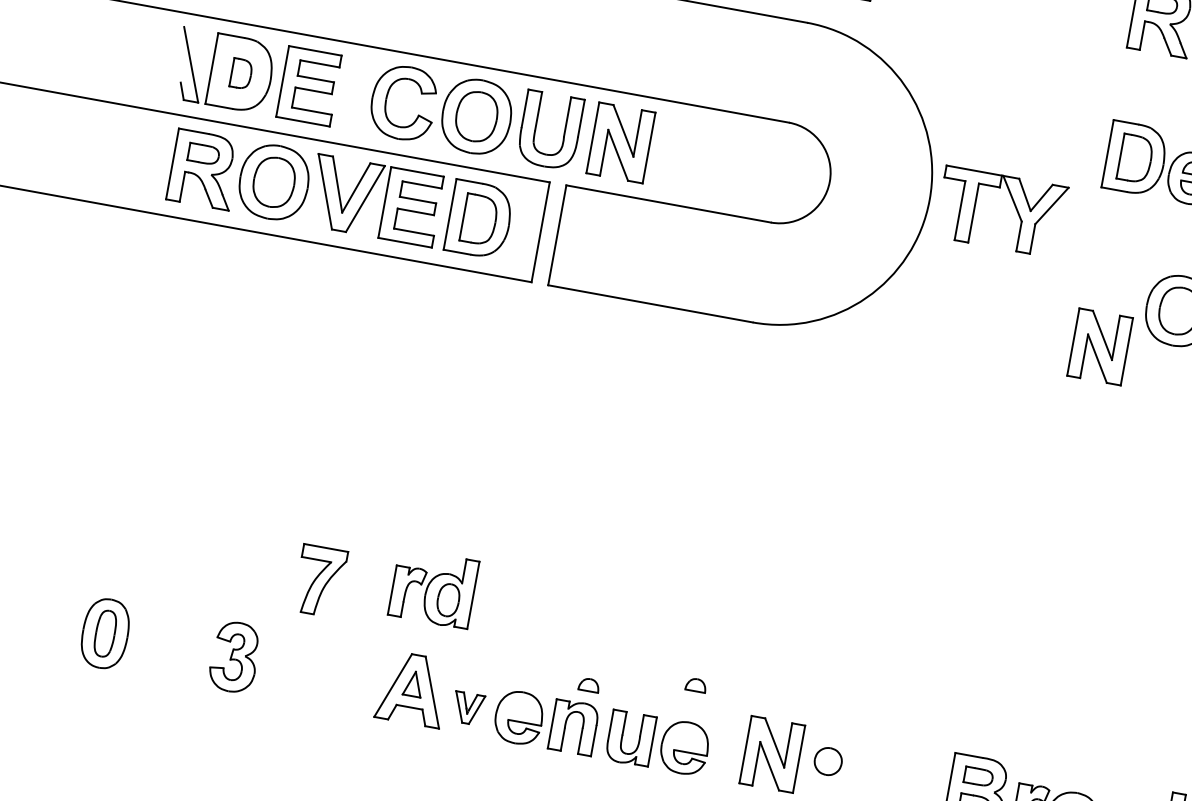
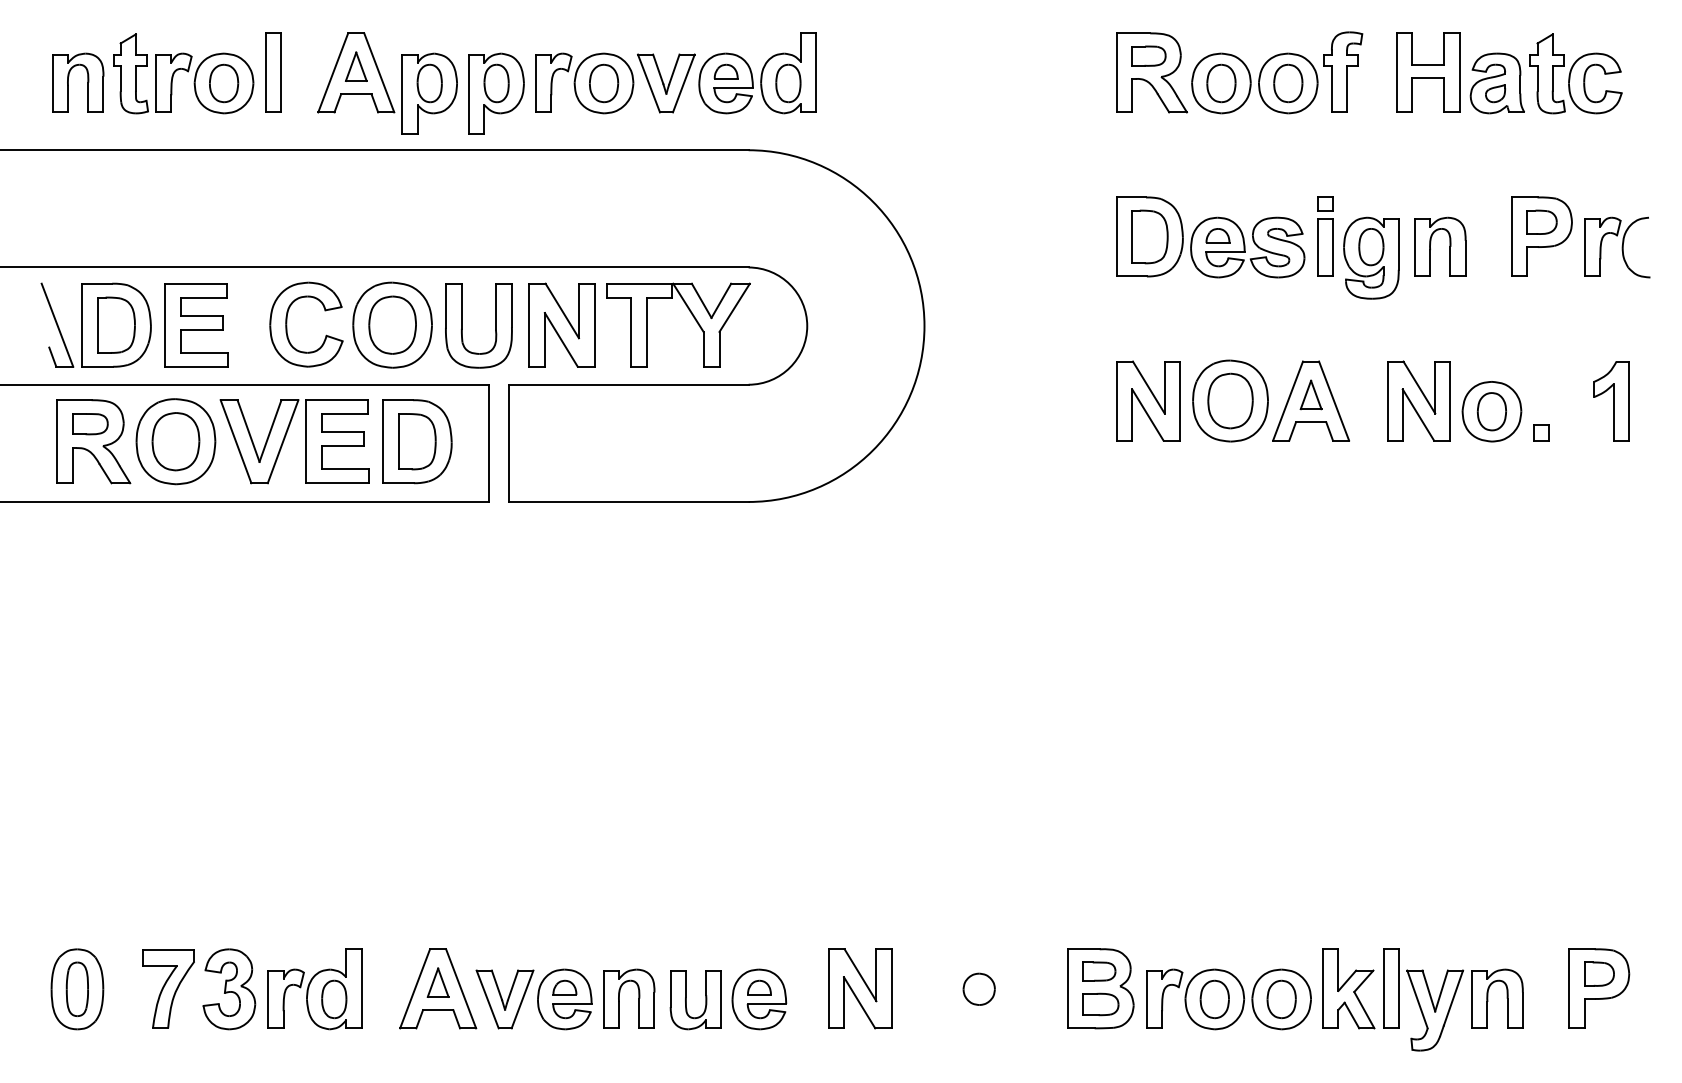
part: (241, 73) -> (116, 324), size x1.67
part: (1014, 206) -> (692, 316), moved
part: (1100, 346) -> (1148, 400), moved
part: (320, 580) -> (168, 988), moved
part: (433, 588) -> (314, 989), moved
part: (589, 684) -> (564, 987), moved
part: (696, 684) -> (759, 987), moved
part: (467, 708) -> (504, 999), size x1.67
part: (827, 760) -> (978, 988), moved

